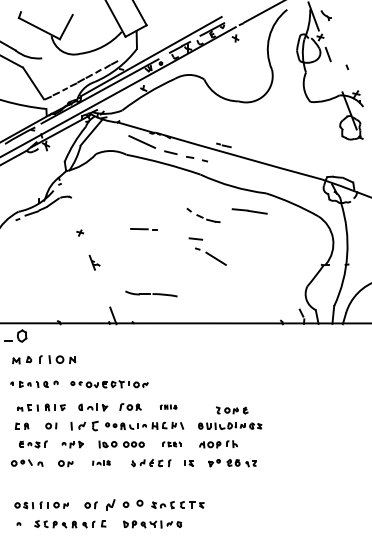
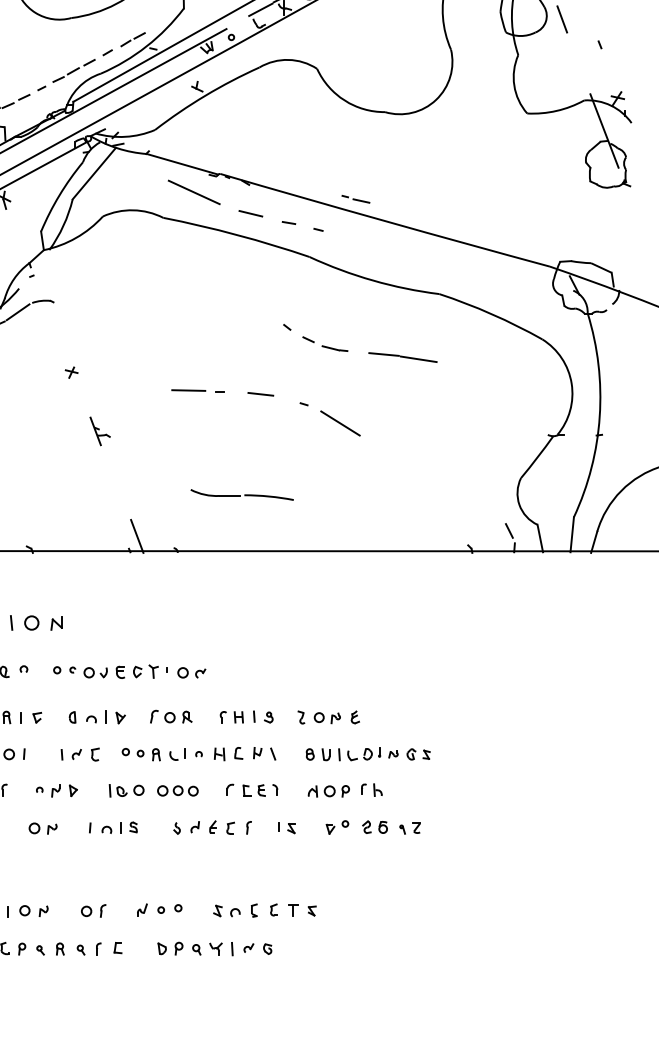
line: (249, 211) -> (402, 357), moved
line: (143, 229) -> (196, 391), moved
line: (195, 238) -> (260, 393), moved
part: (151, 293) -> (242, 494), moved
part: (168, 406) -> (246, 715), size x1.67
part: (232, 410) -> (329, 717), moved
part: (84, 426) -> (80, 755), size x0.71
part: (171, 444) -> (252, 790), size x1.43
part: (101, 462) -> (113, 826), size x1.43
part: (124, 504) -> (159, 909), size x0.62

